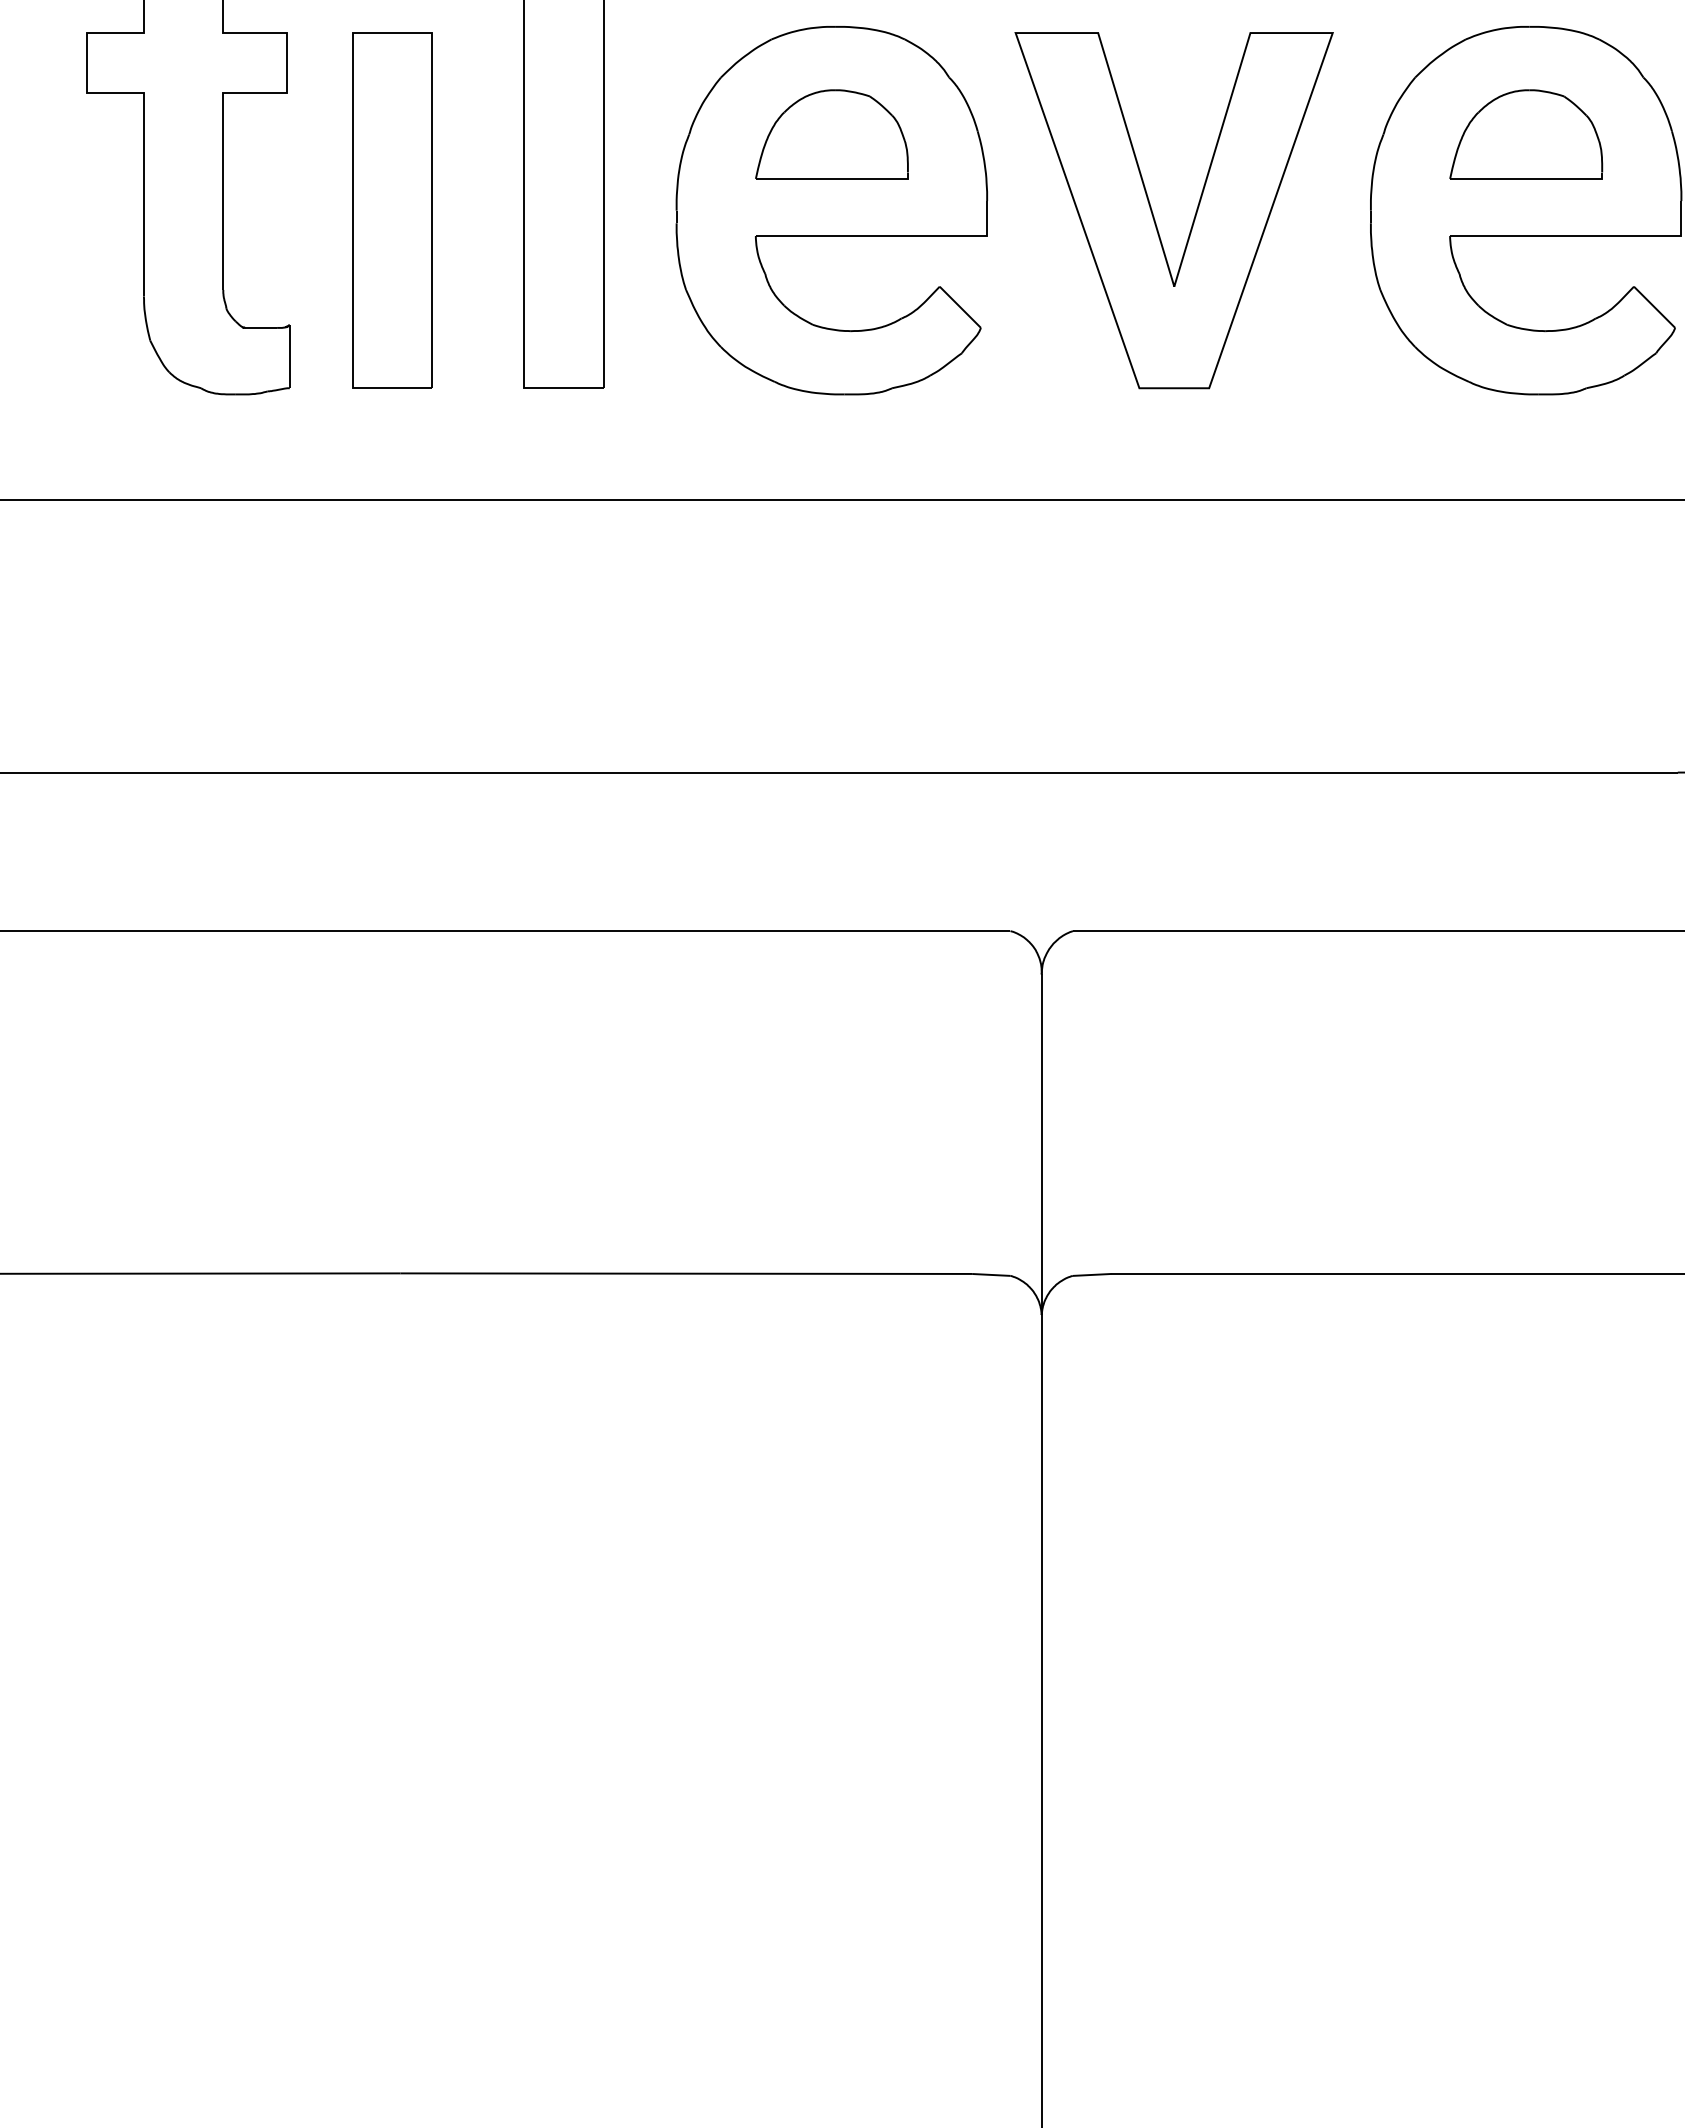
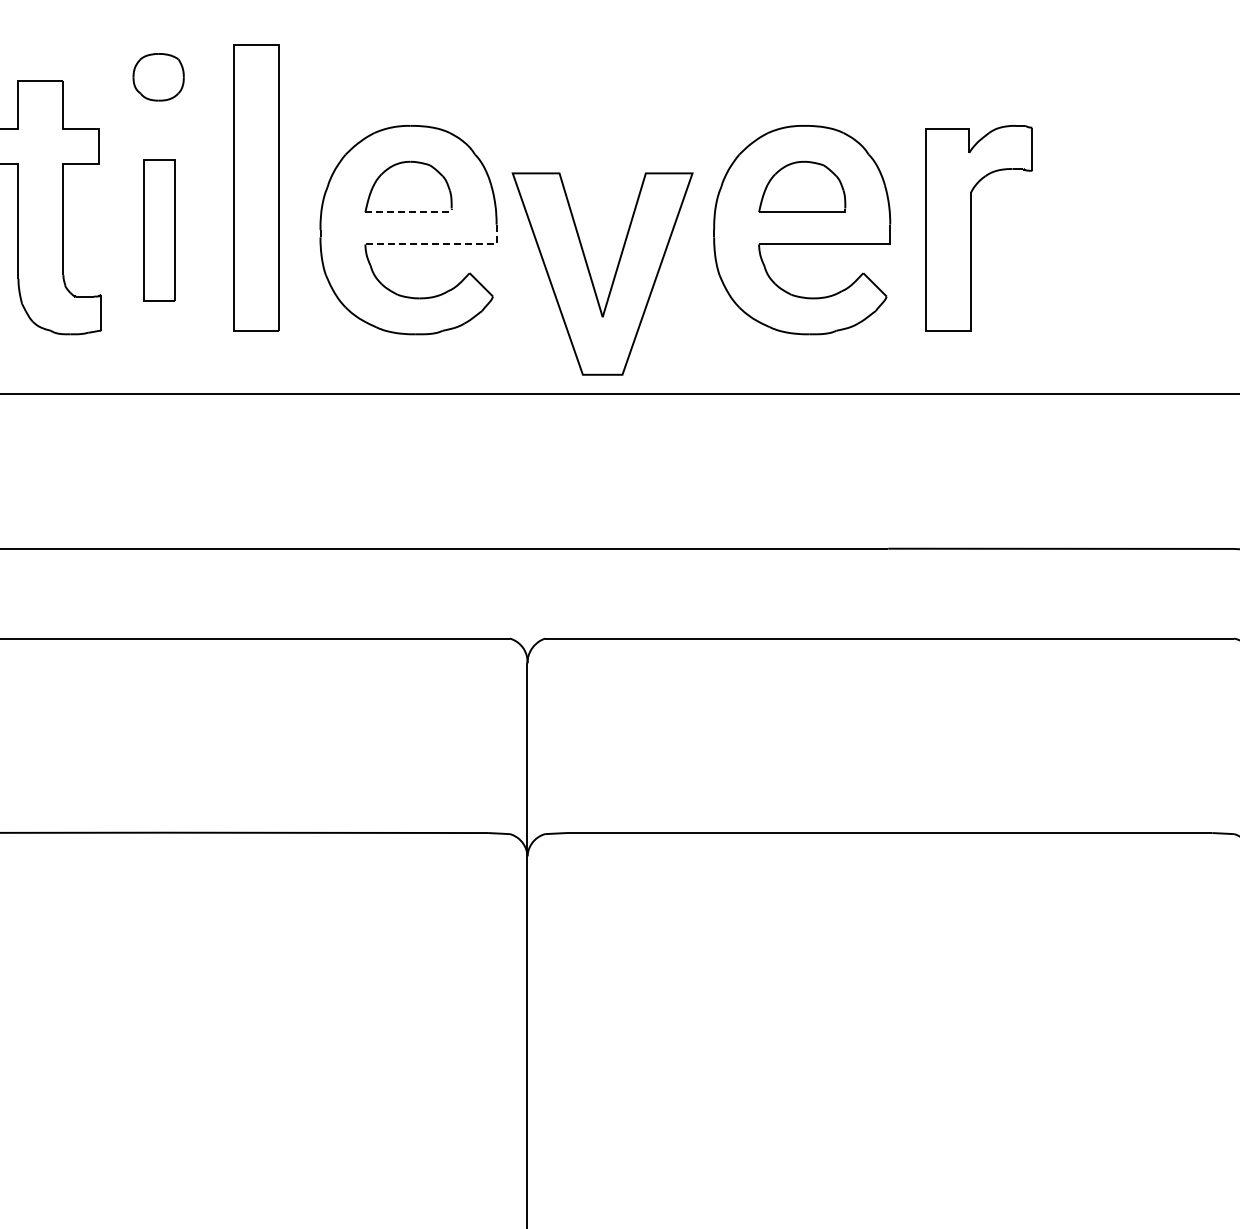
line: (837, 179) -> (411, 212), solid -> dashed
part: (392, 209) -> (159, 229), size x0.7
part: (1154, 213) -> (591, 275), moved
line: (888, 236) -> (440, 244), solid -> dashed

